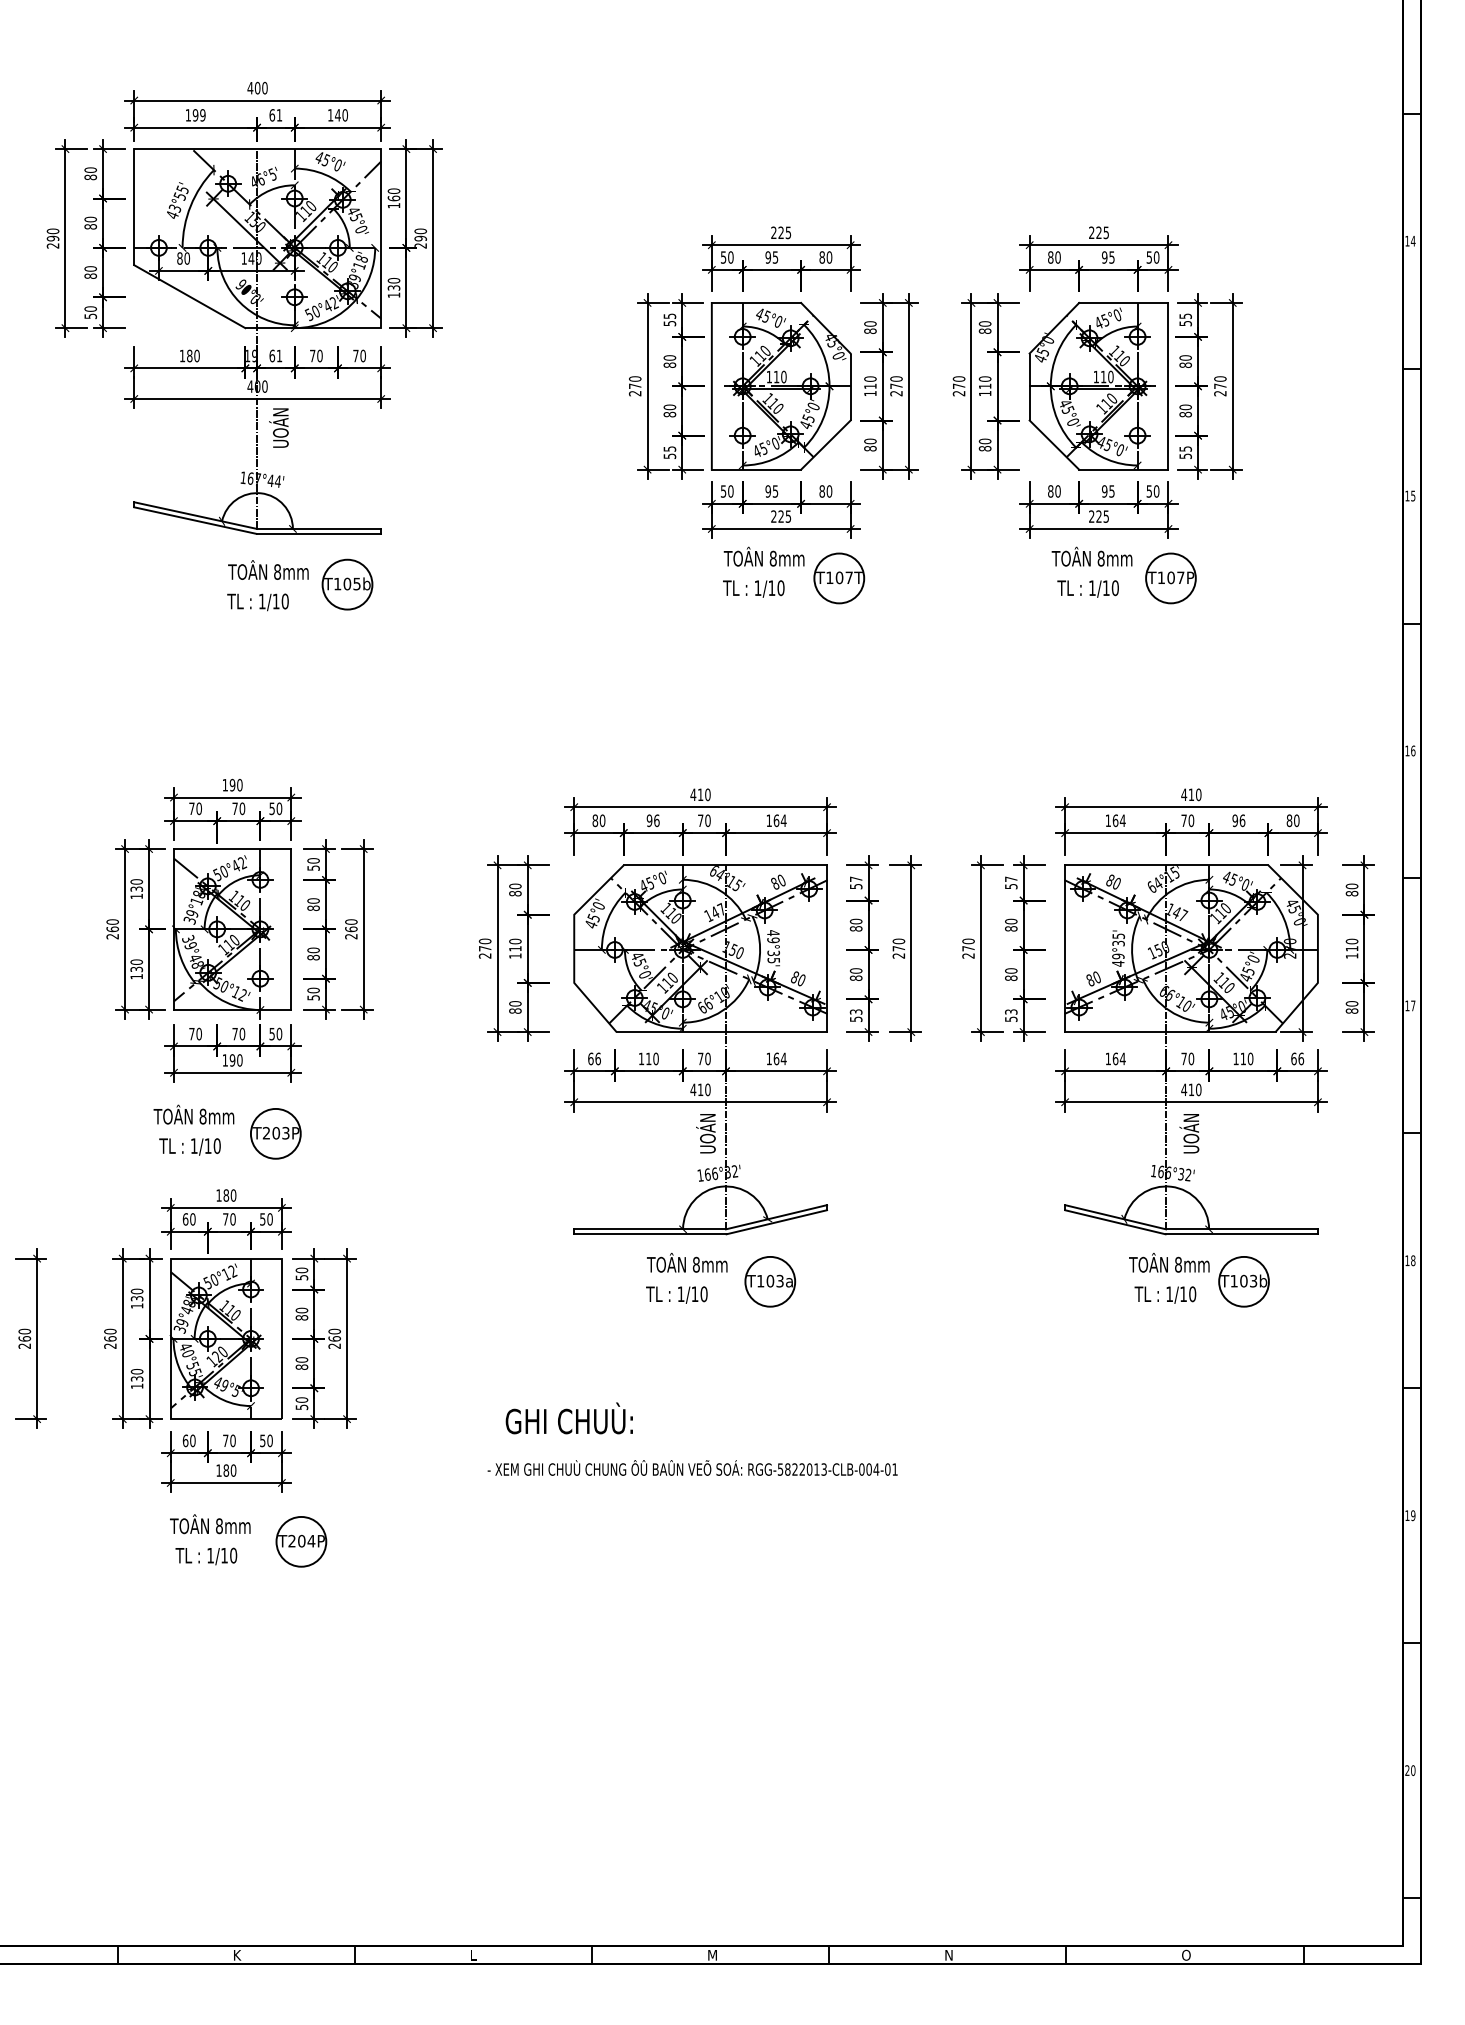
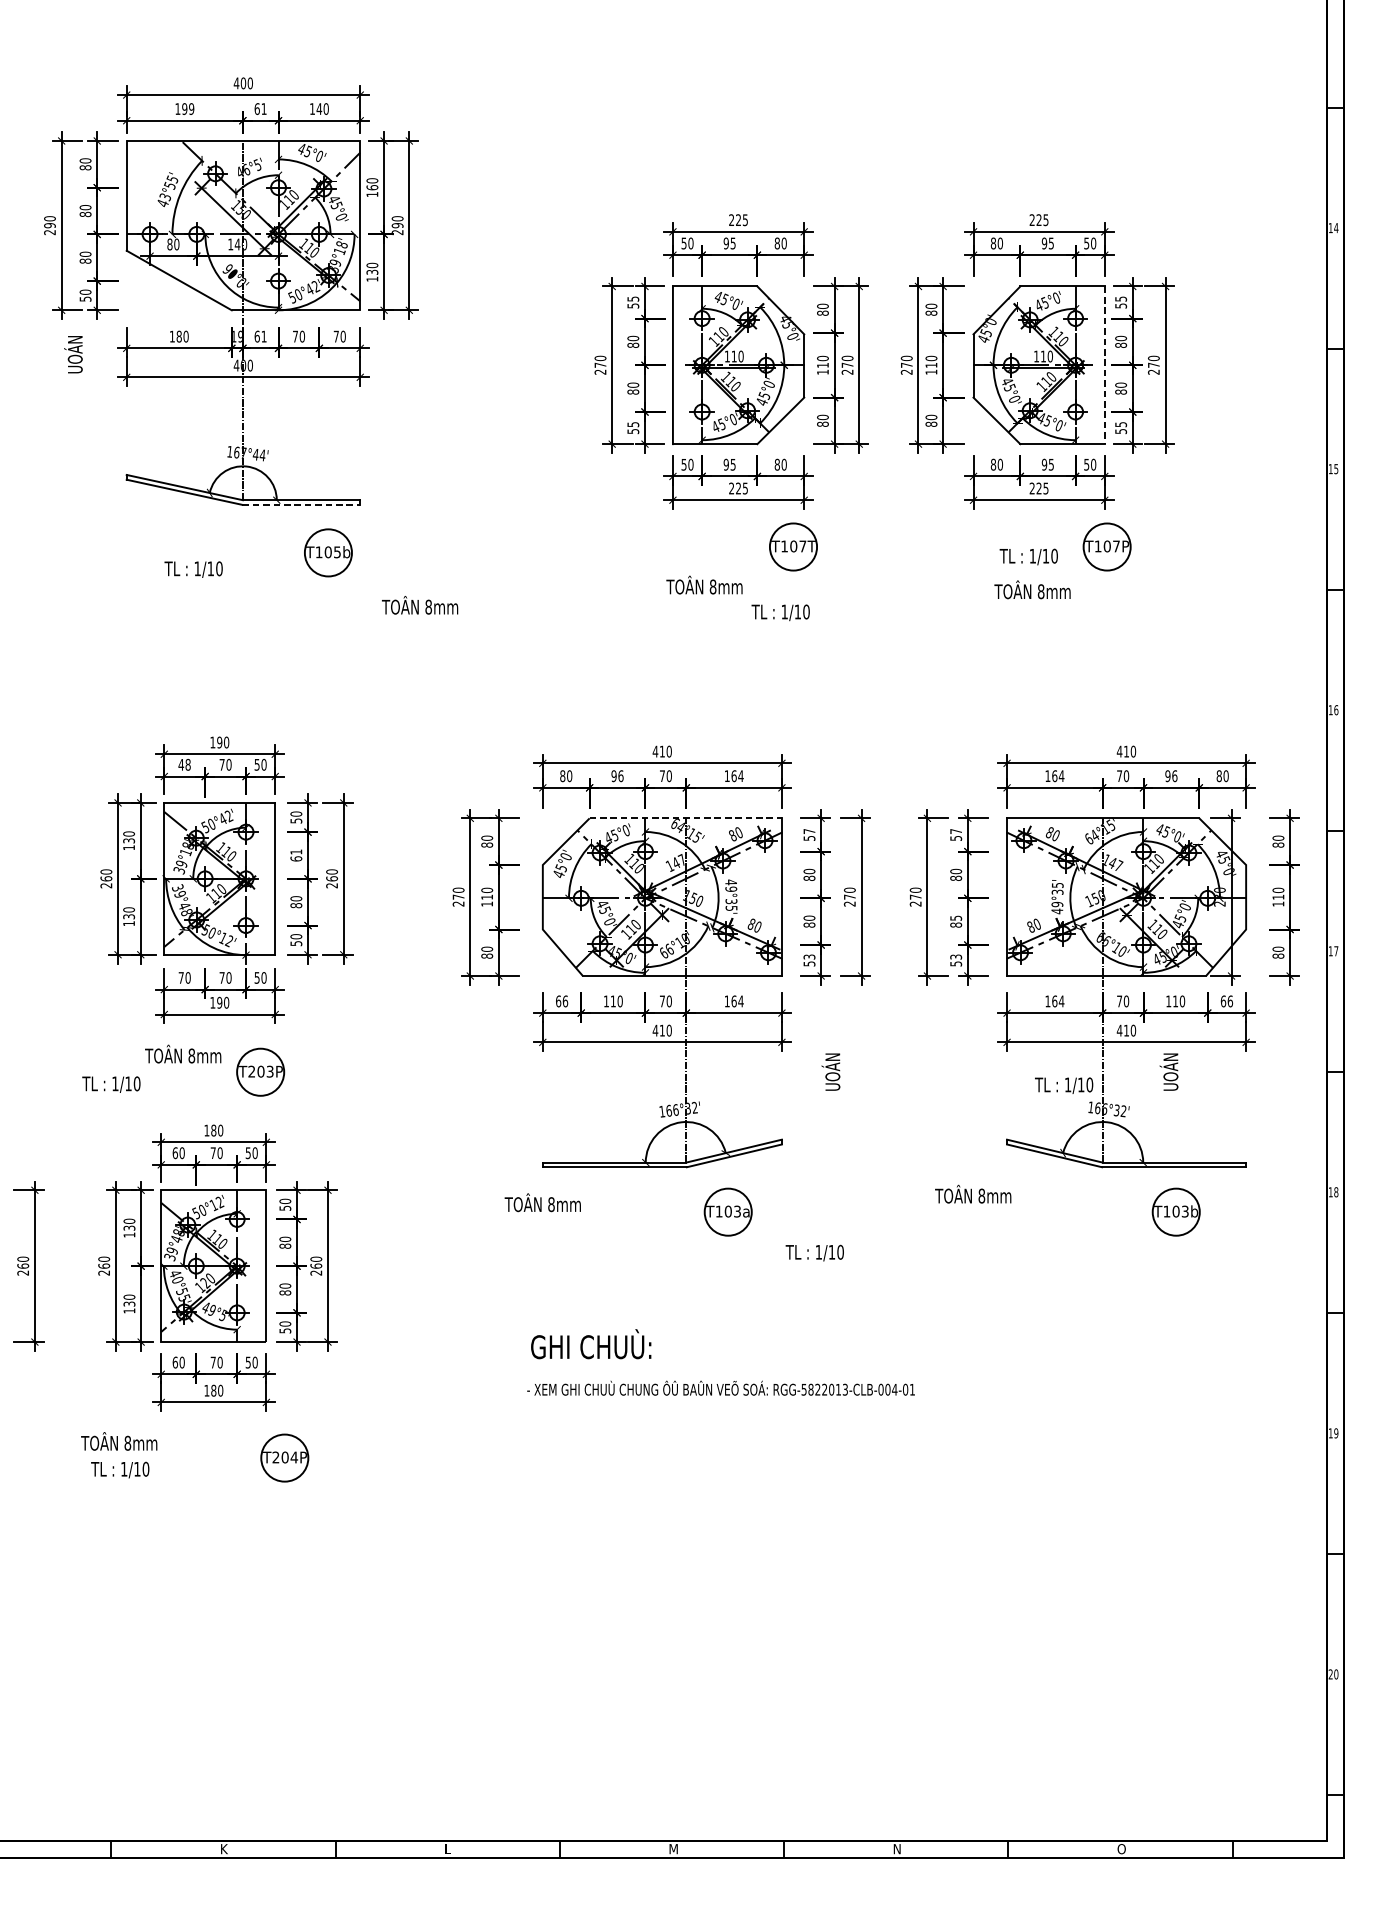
line: (1168, 386) -> (1104, 365), solid -> dashed
text: (278, 427) -> (73, 354), moved
line: (319, 533) -> (301, 504), solid -> dashed
text: (763, 556) -> (703, 584), moved
text: (1091, 556) -> (1032, 589), moved
text: (268, 569) -> (420, 604), moved
text: (753, 588) -> (780, 612), moved
text: (257, 602) -> (193, 569), moved
text: (194, 808) -> (183, 764), 70 -> 48
line: (725, 865) -> (685, 818), solid -> dashed
text: (313, 904) -> (296, 855), 80 -> 61
text: (1011, 970) -> (956, 917), 80 -> 85
text: (705, 1133) -> (830, 1071), moved
text: (1189, 1133) -> (1169, 1071), moved
text: (189, 1146) -> (110, 1084), moved
text: (687, 1262) -> (543, 1202), moved
text: (1169, 1262) -> (973, 1193), moved
text: (676, 1294) -> (814, 1252), moved
text: (1165, 1294) -> (1064, 1085), moved
text: (568, 1418) -> (590, 1344), moved
text: (692, 1467) -> (720, 1387), moved
text: (210, 1524) -> (119, 1441), moved
text: (206, 1556) -> (120, 1470), moved

